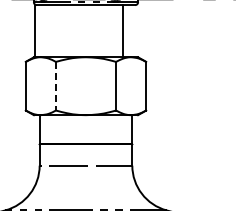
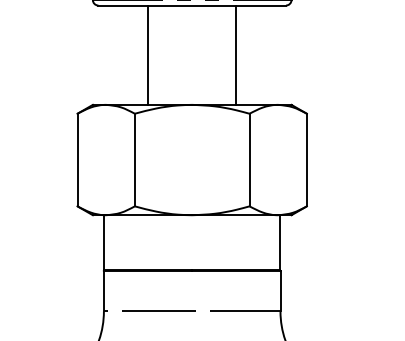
line: (34, 31) -> (147, 55), moved
line: (123, 31) -> (236, 55), moved
line: (55, 86) -> (134, 160), dashed -> solid

